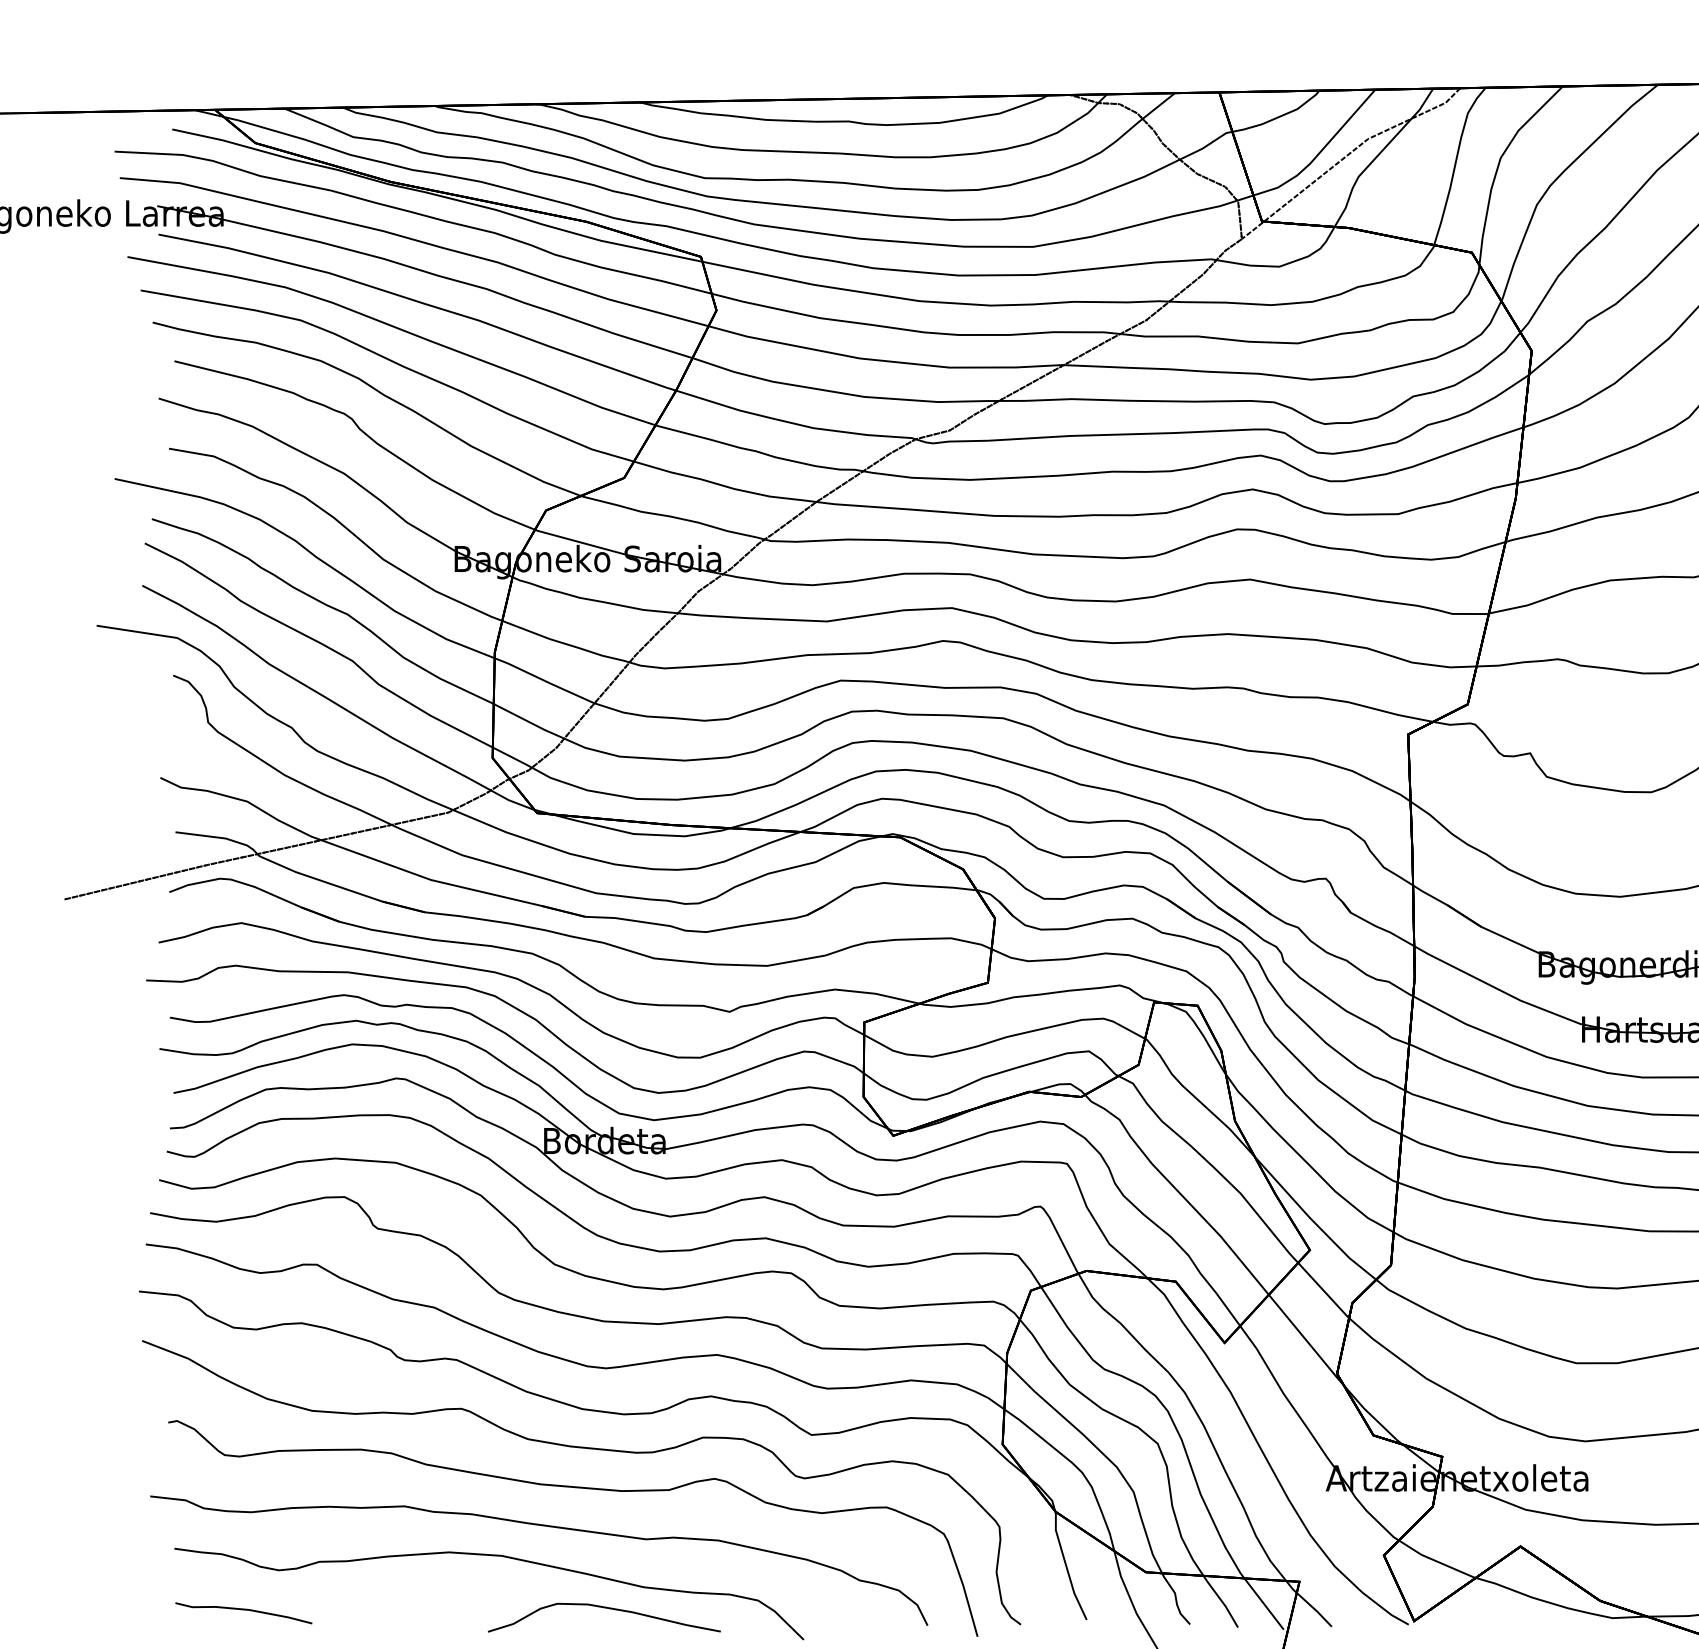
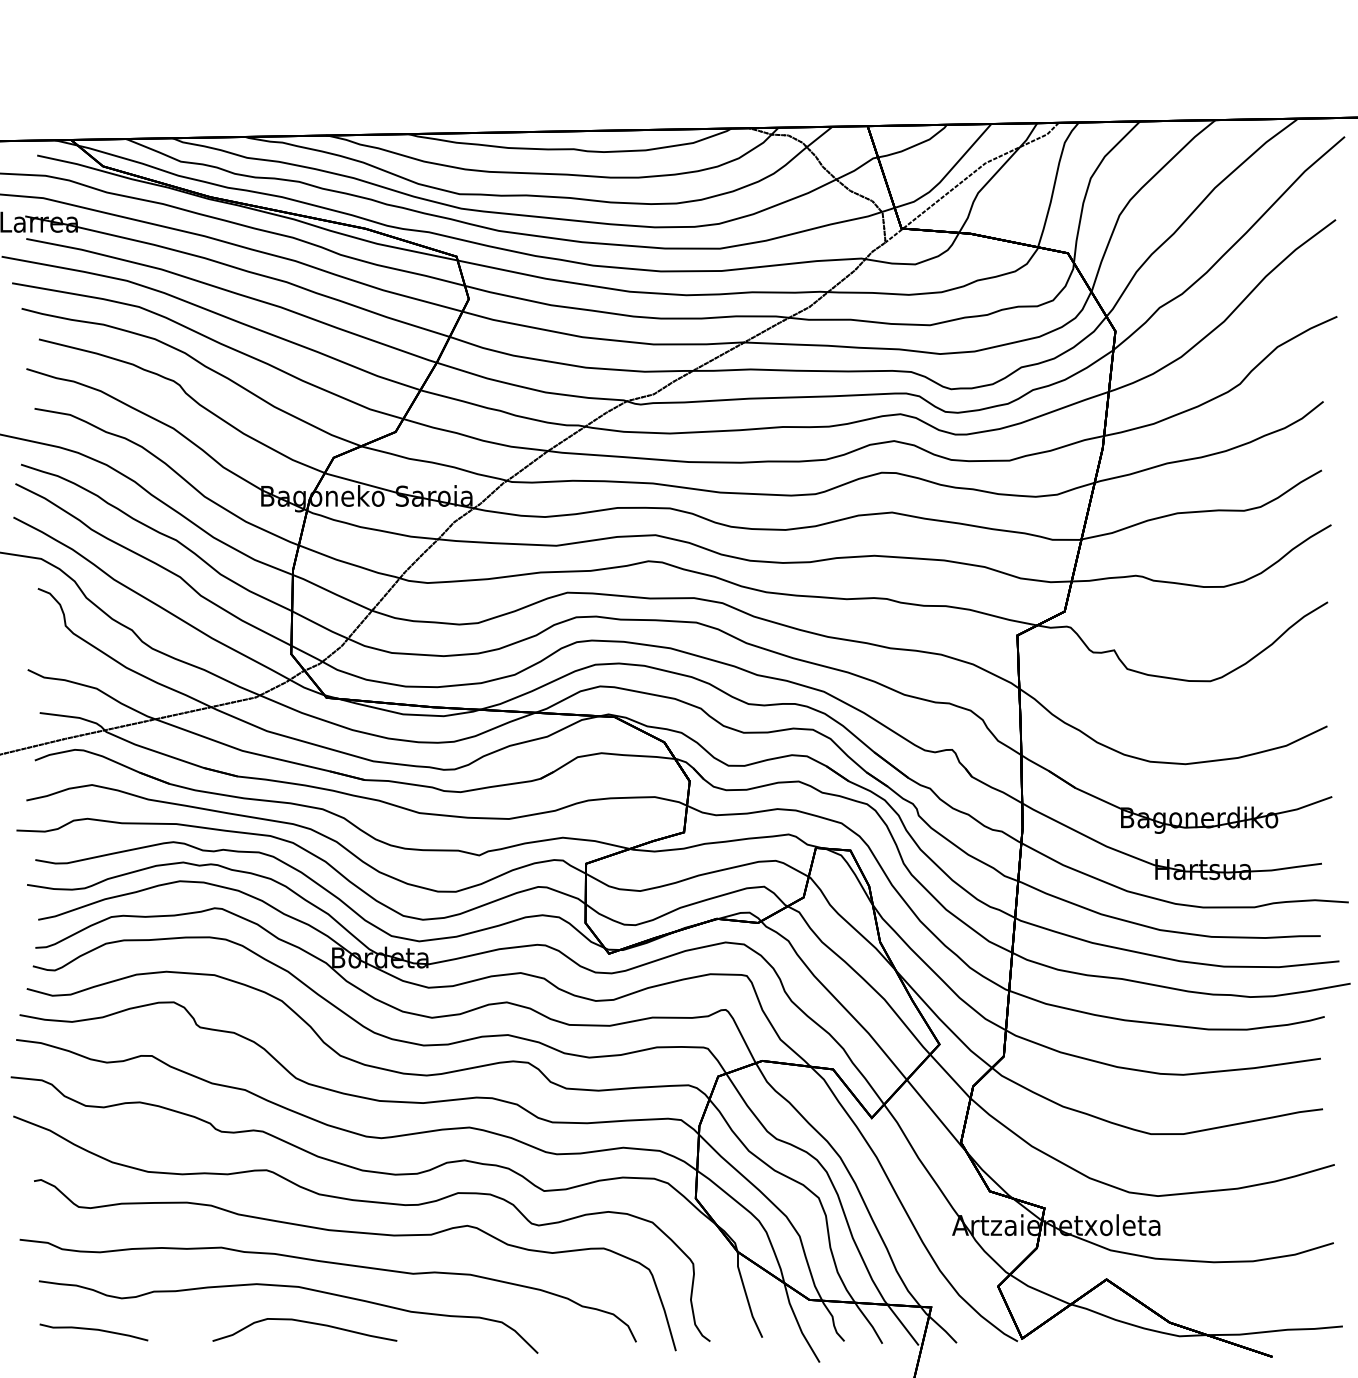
curve: (607, 1609) -> (307, 1323), moved

